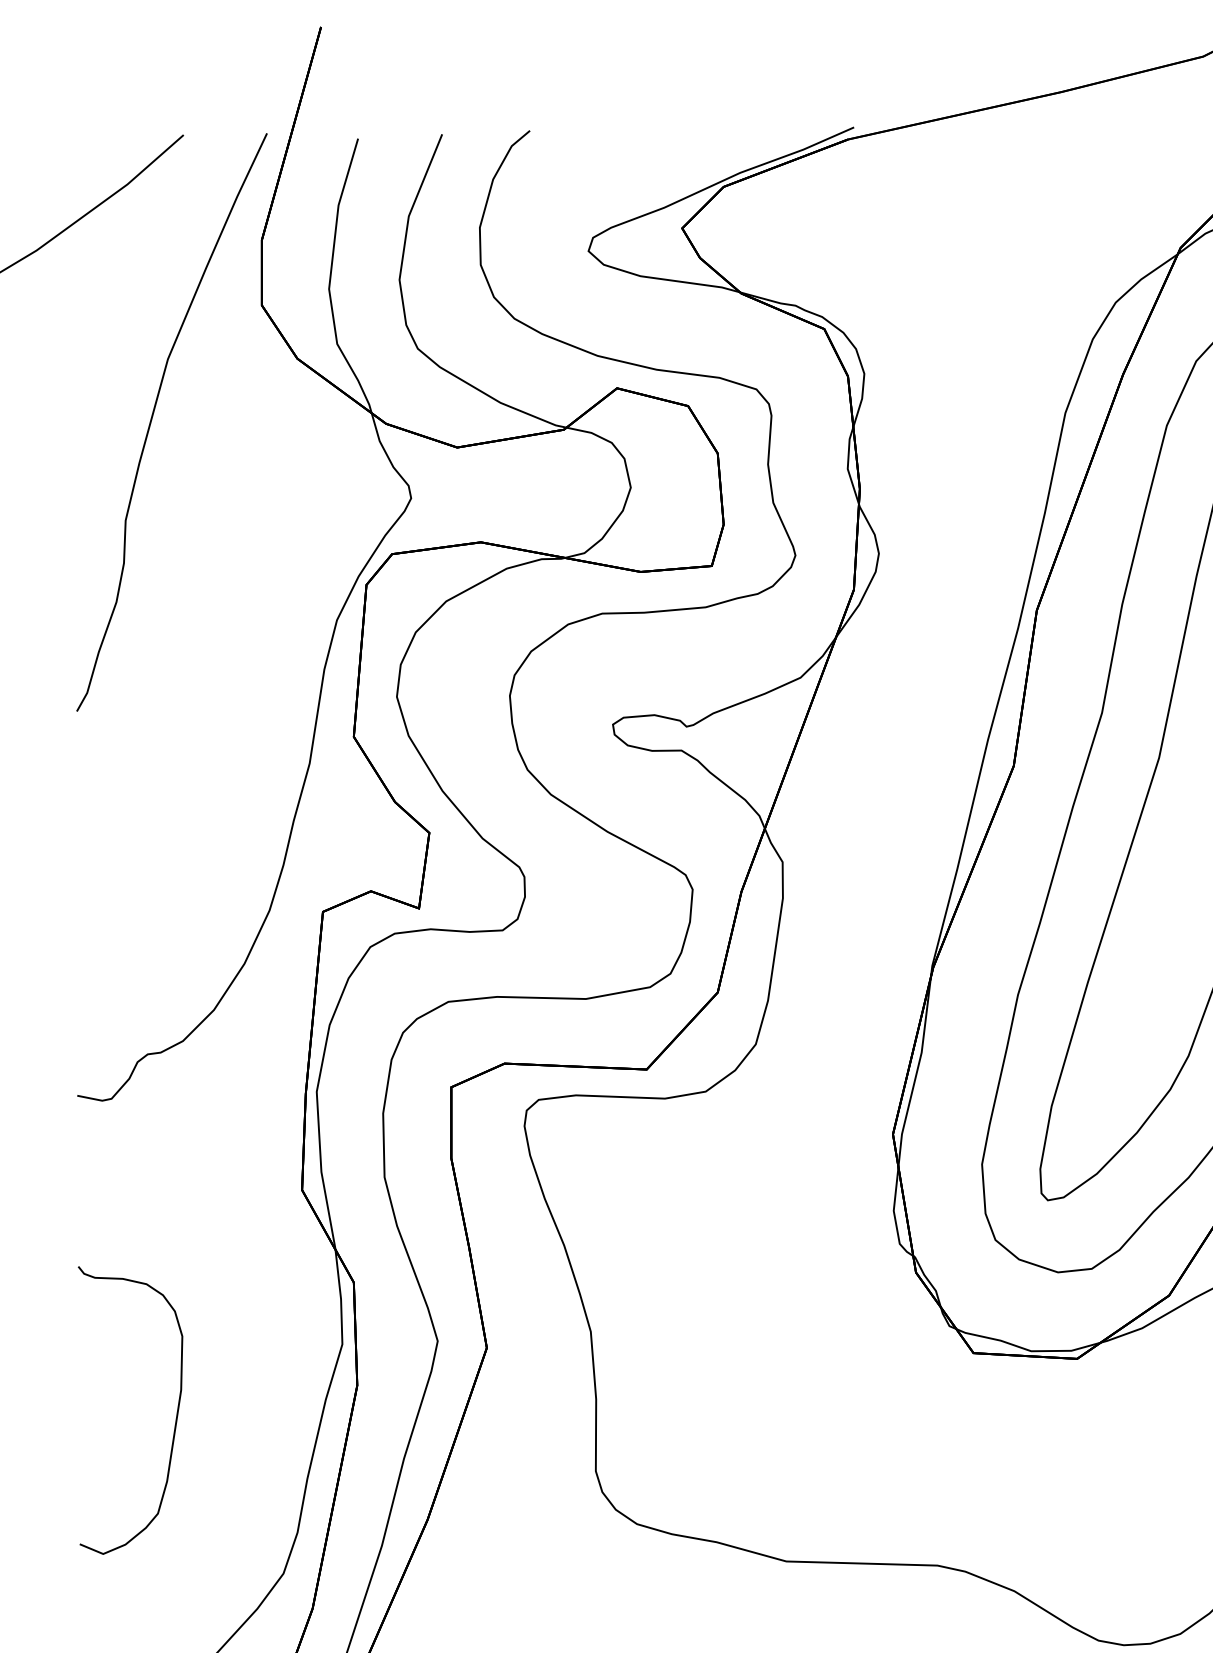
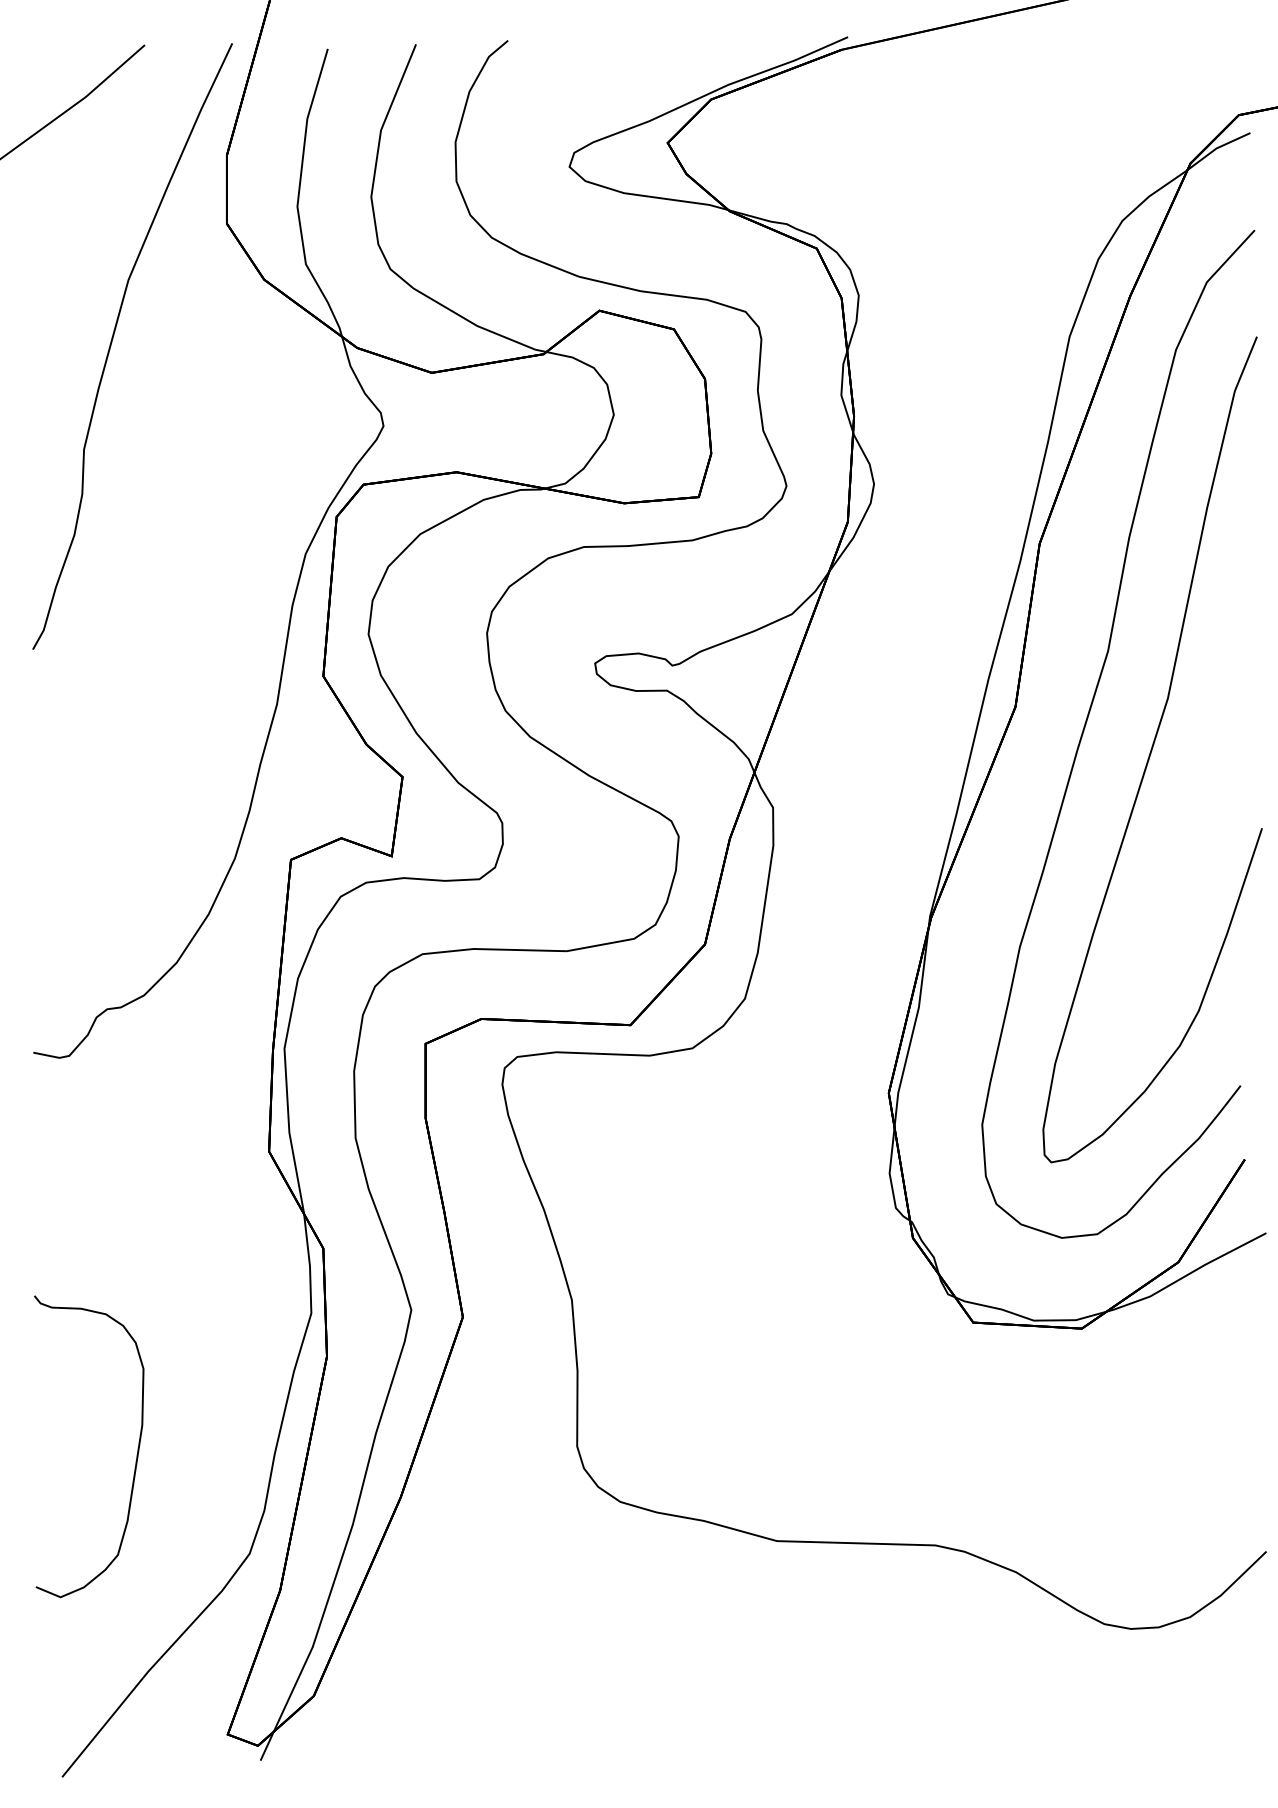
curve: (175, 1417) -> (136, 1454), moved

